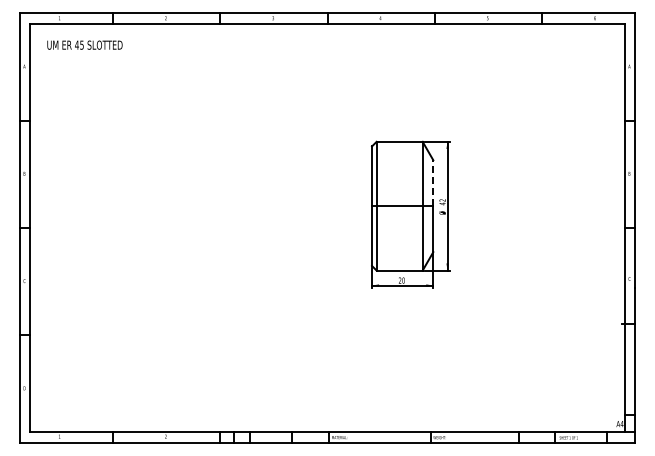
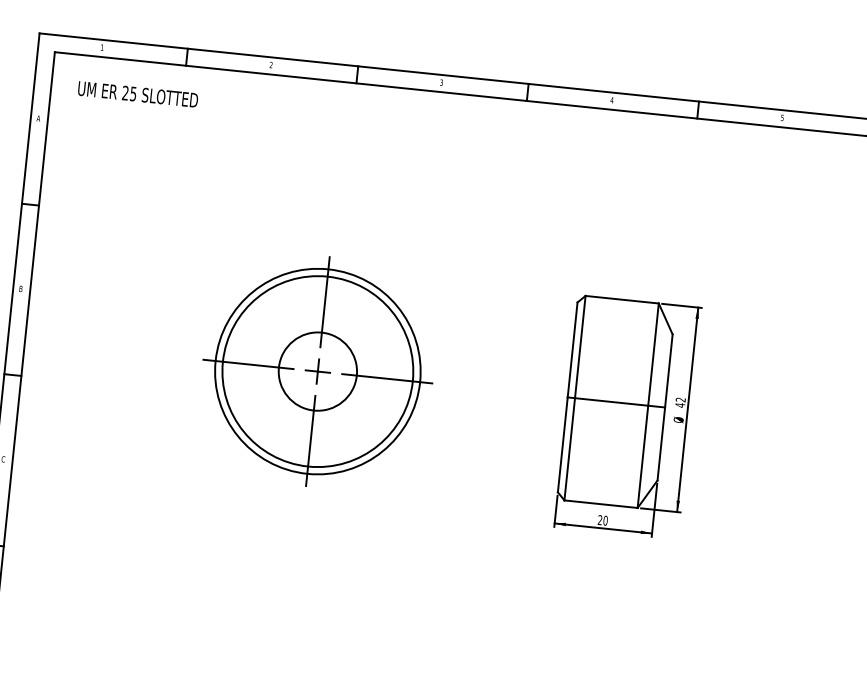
text: (76, 44) -> (124, 92), 45 -> 25
line: (433, 183) -> (669, 371), dashed -> solid
part: (214, 205) -> (317, 370), added

